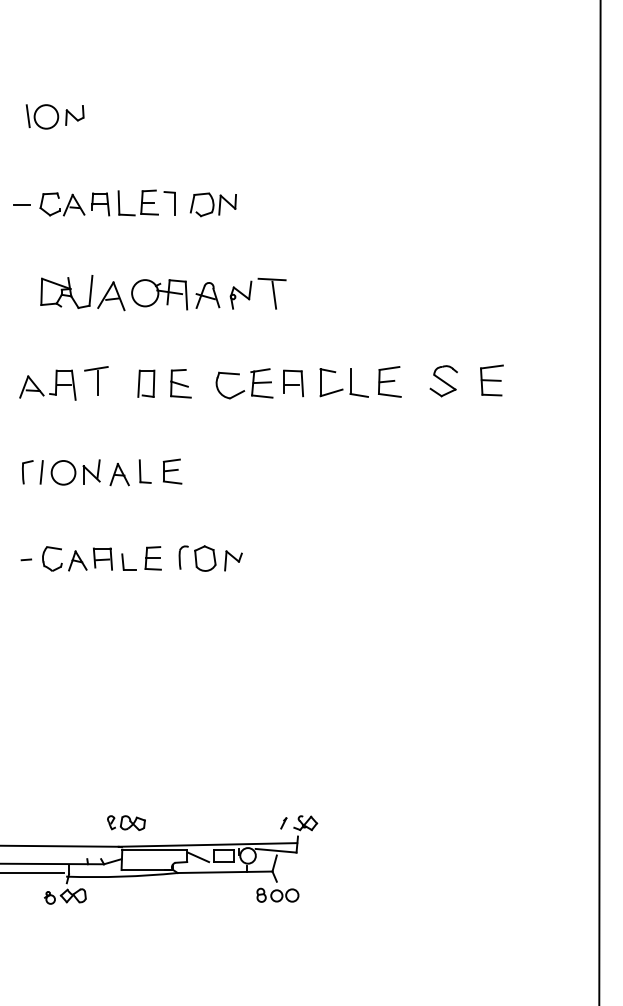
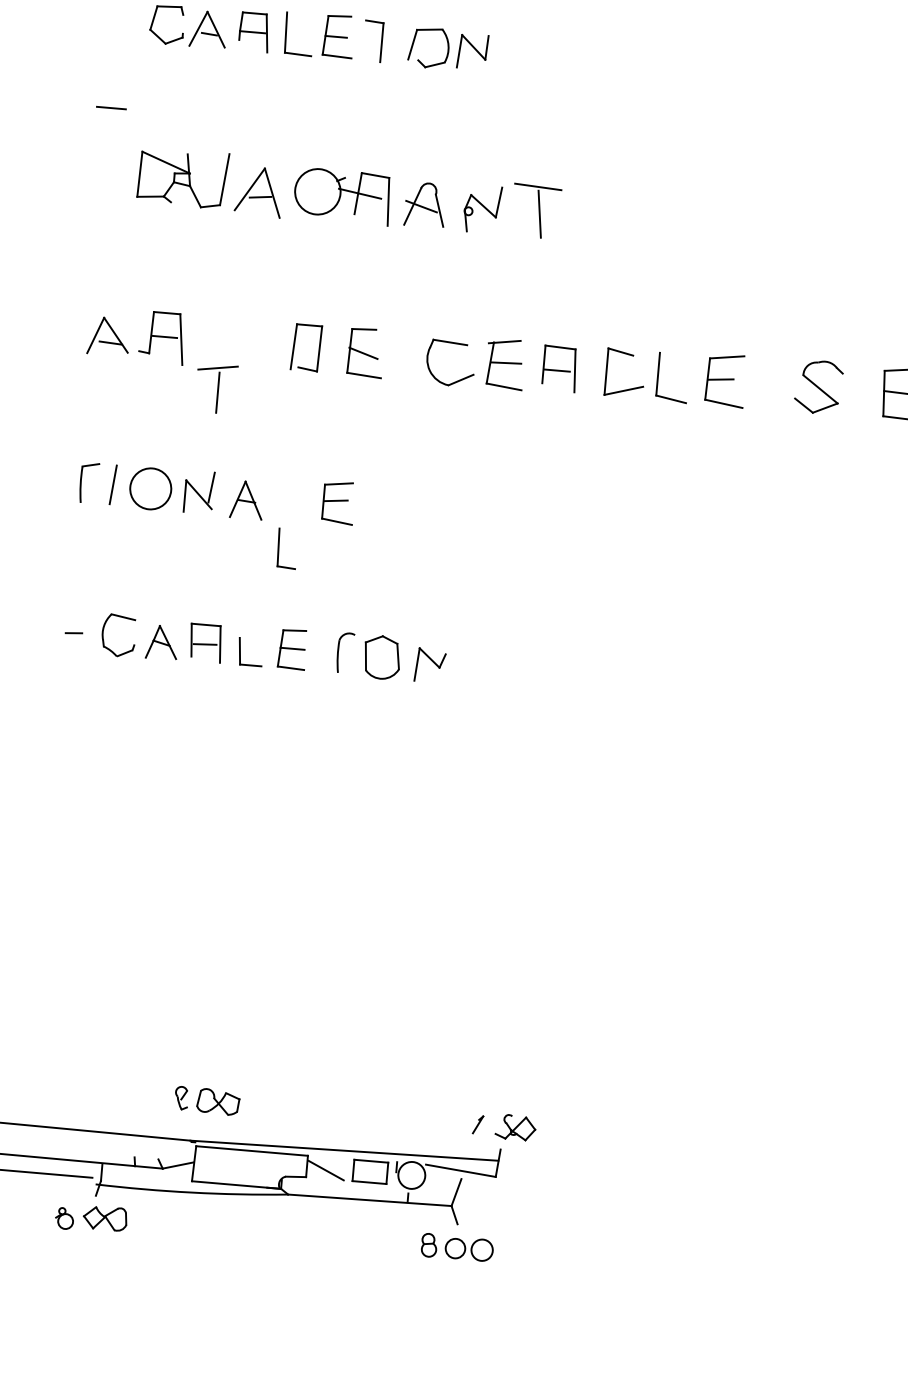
line: (21, 204) -> (110, 106), moved
part: (96, 380) -> (216, 388), moved
part: (144, 471) -> (285, 548), moved

